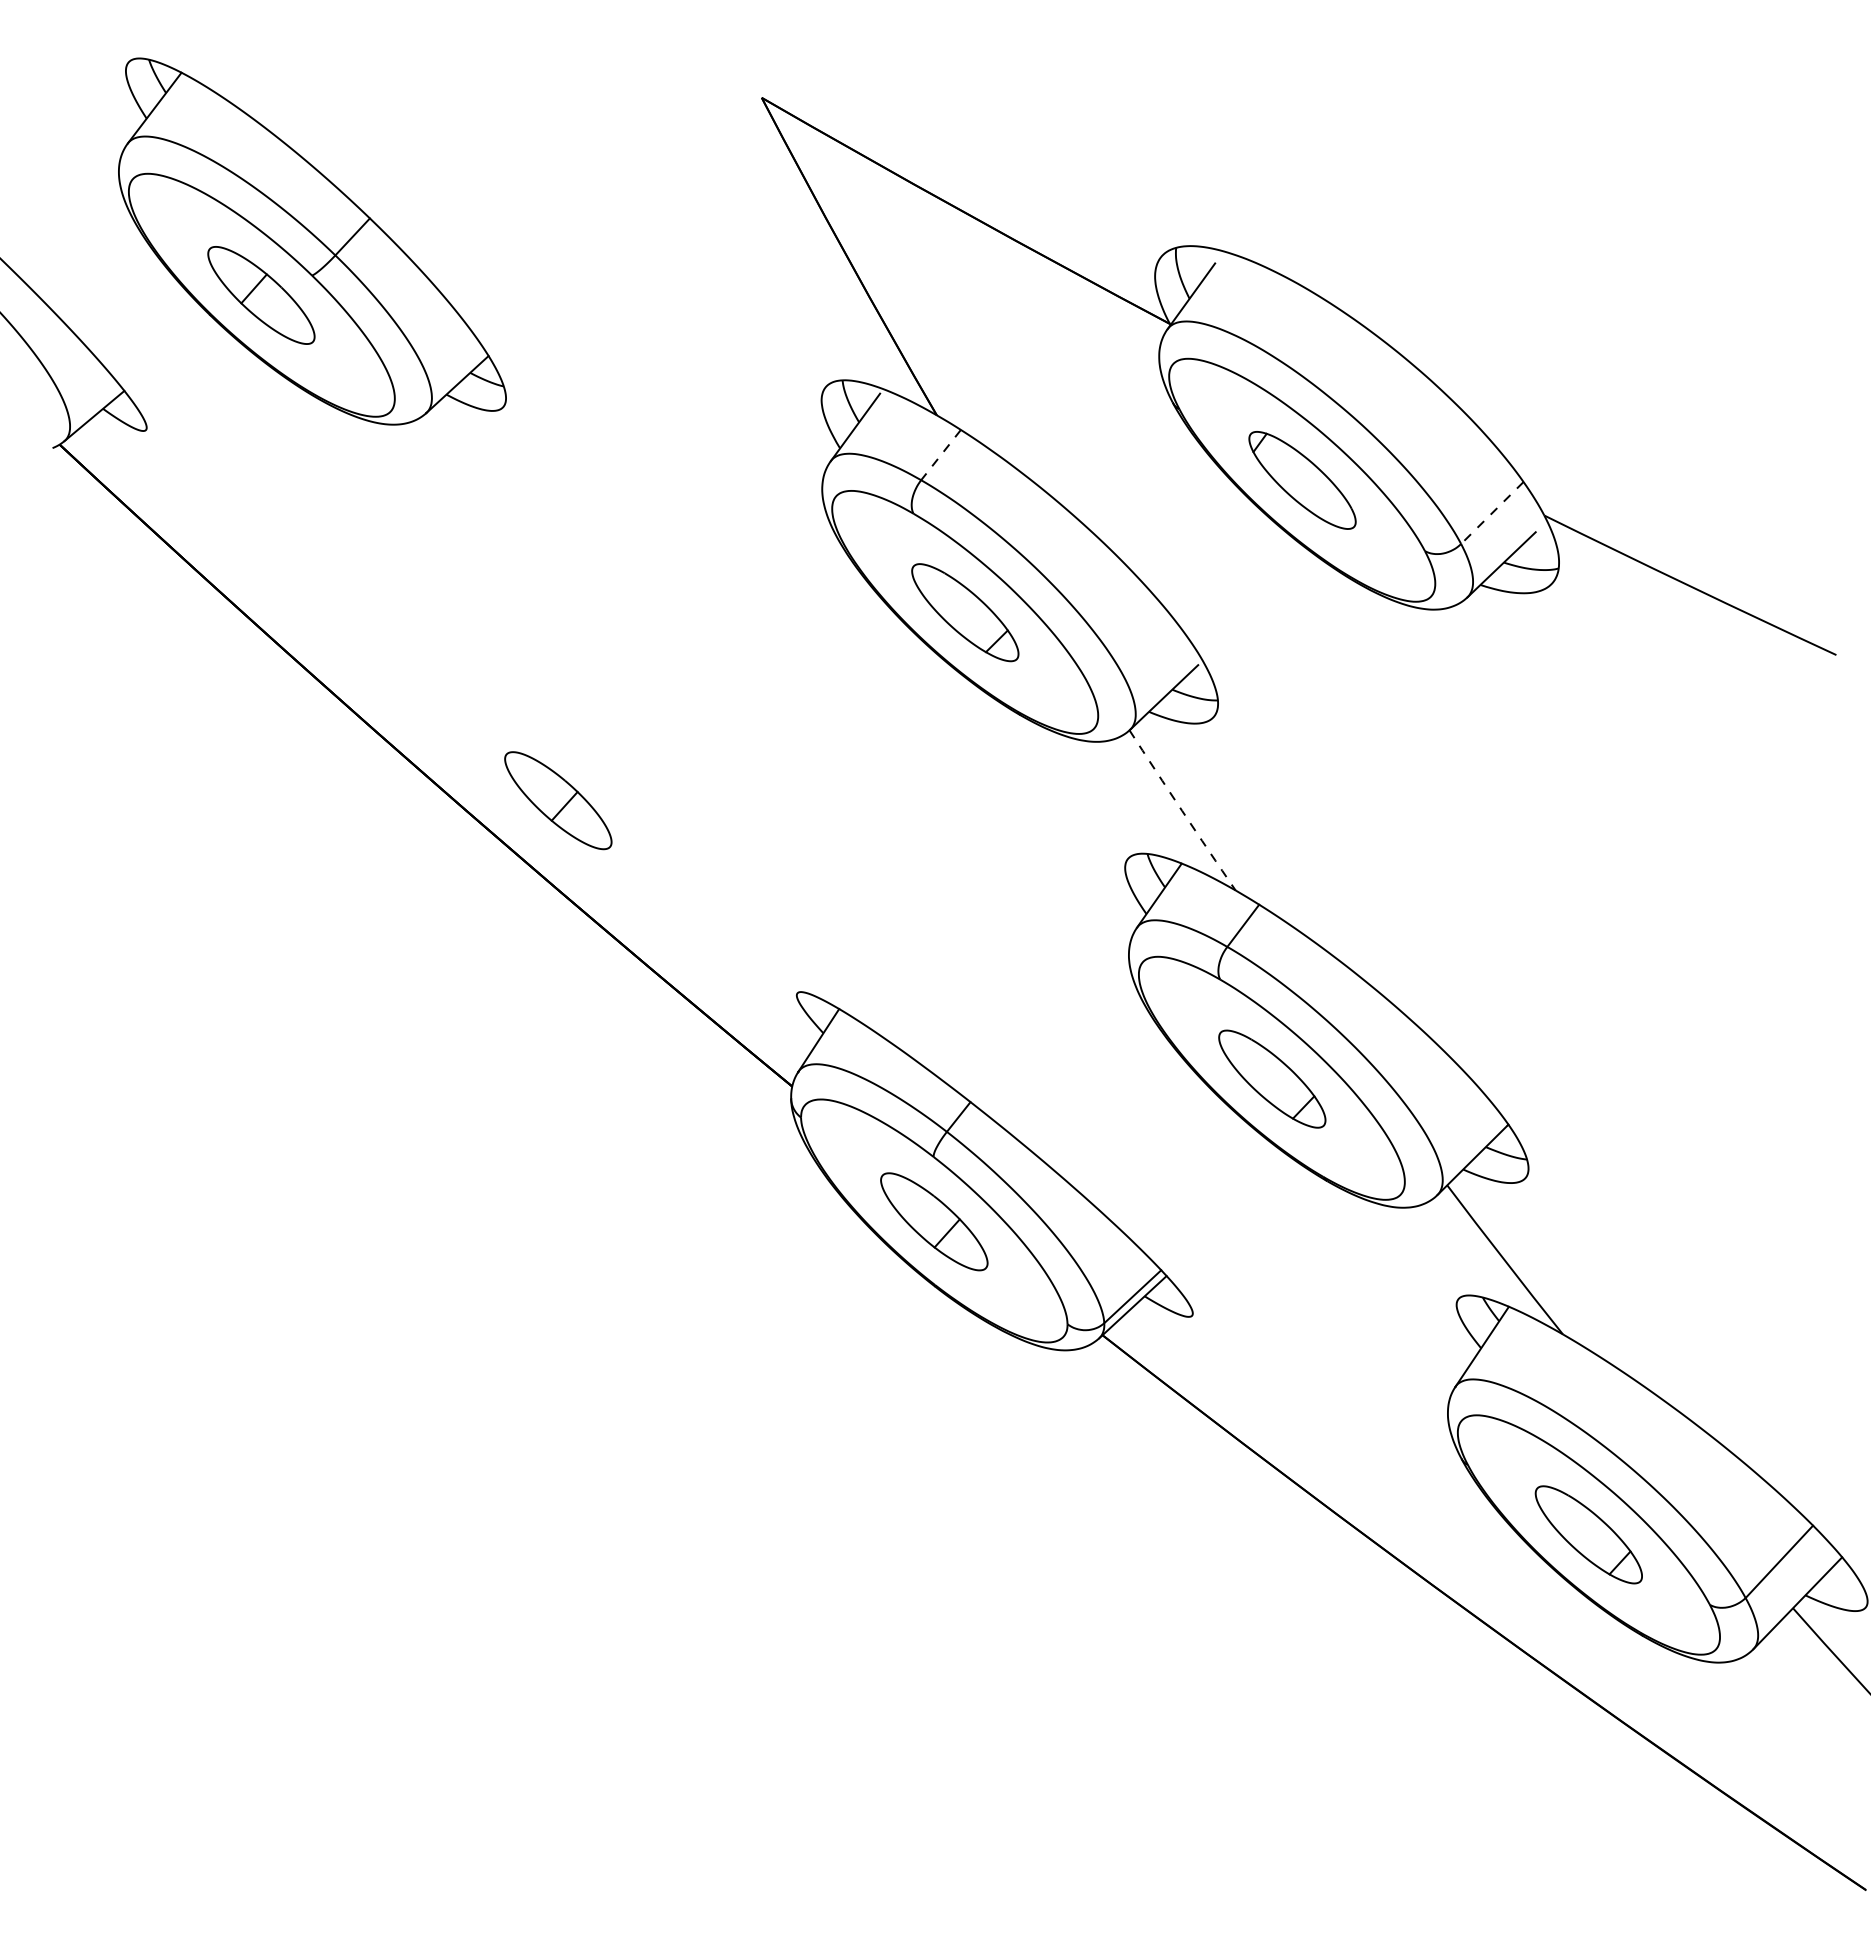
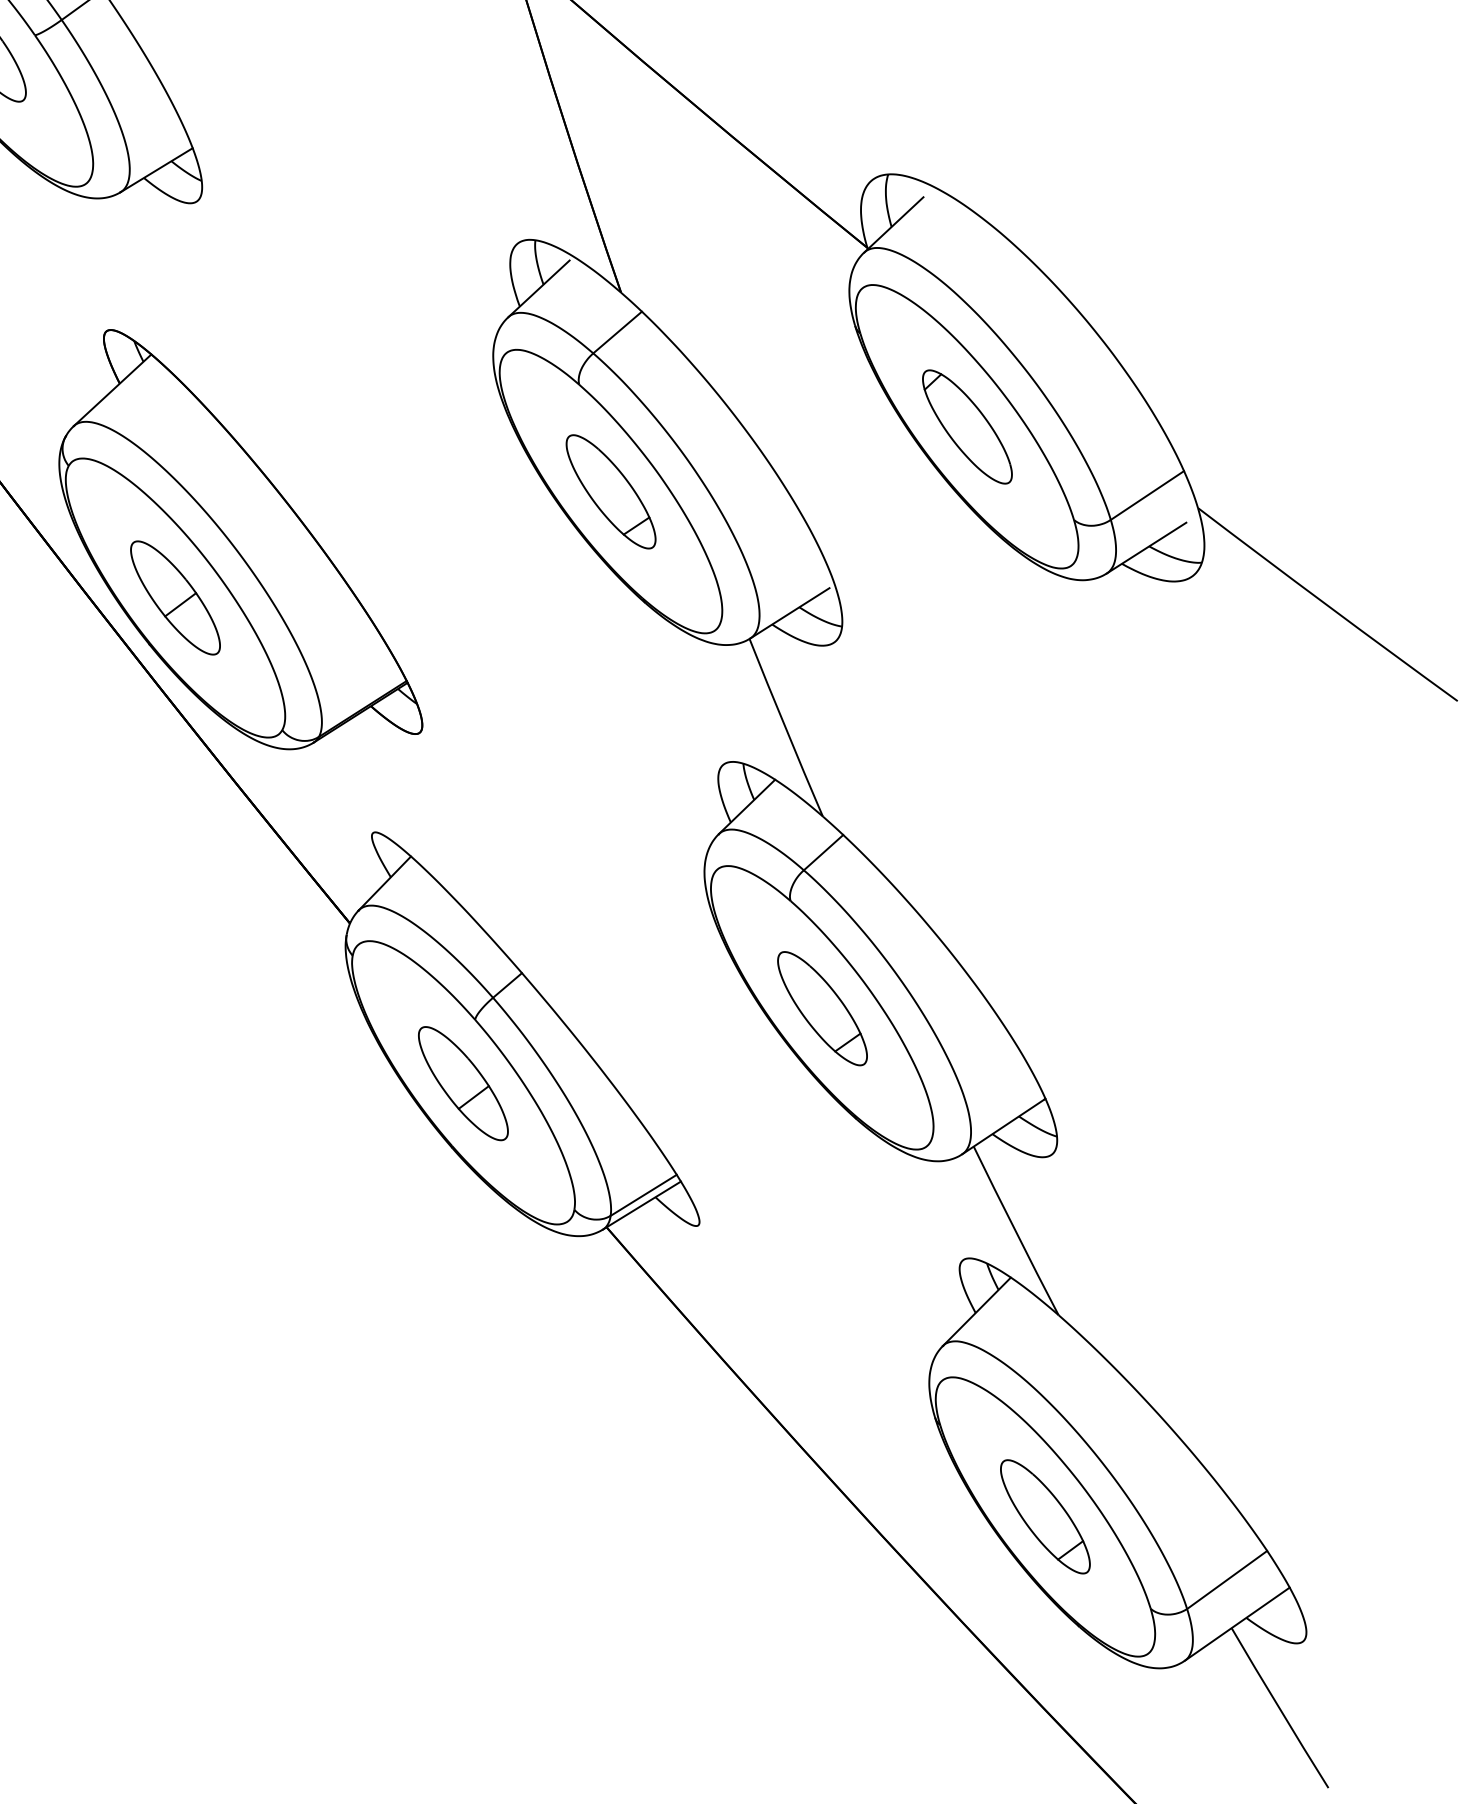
line: (940, 455) -> (616, 332), dashed -> solid
line: (1492, 513) -> (1147, 496), dashed -> solid
part: (621, 739) -> (249, 550), added
arc: (1182, 810) -> (786, 727), dashed -> solid

